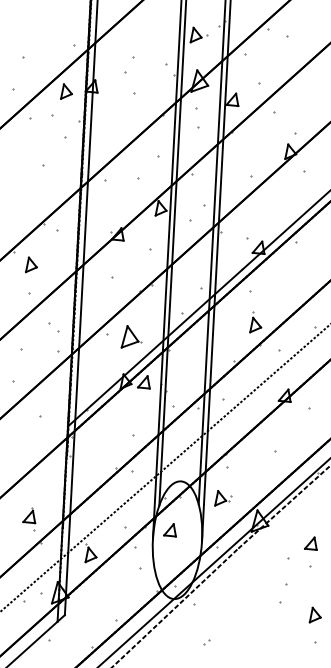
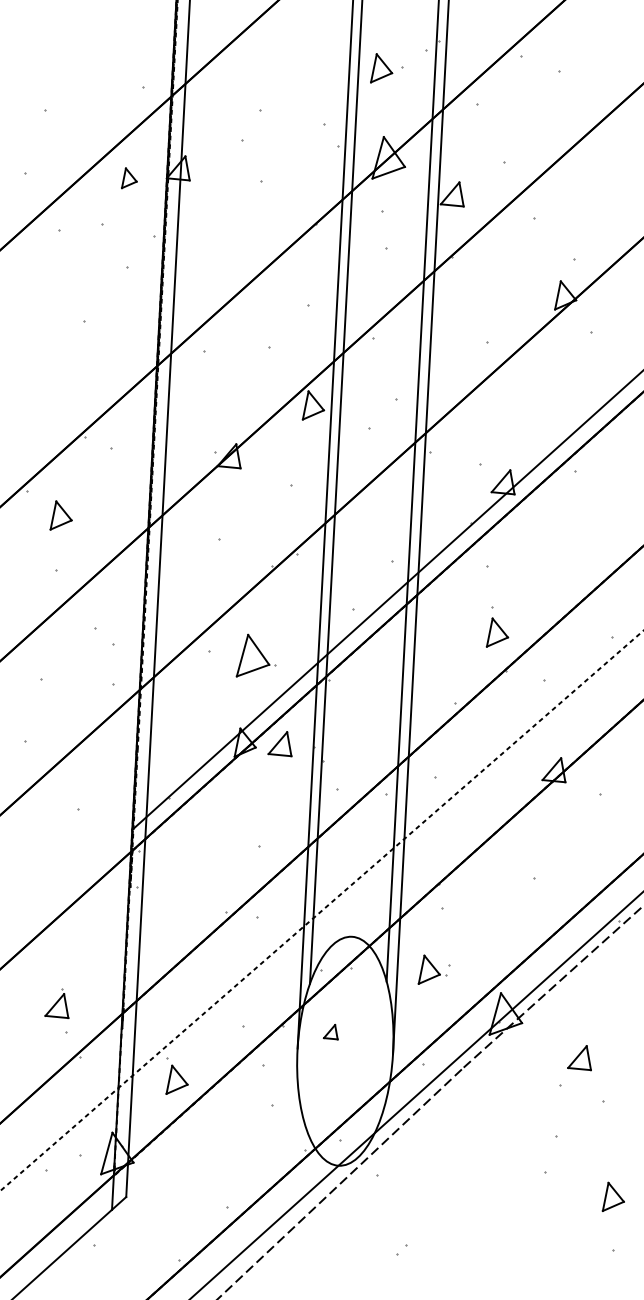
part: (66, 91) -> (129, 178), size x0.7
part: (169, 530) -> (329, 1032), size x0.6
part: (310, 543) -> (578, 1057), moved

